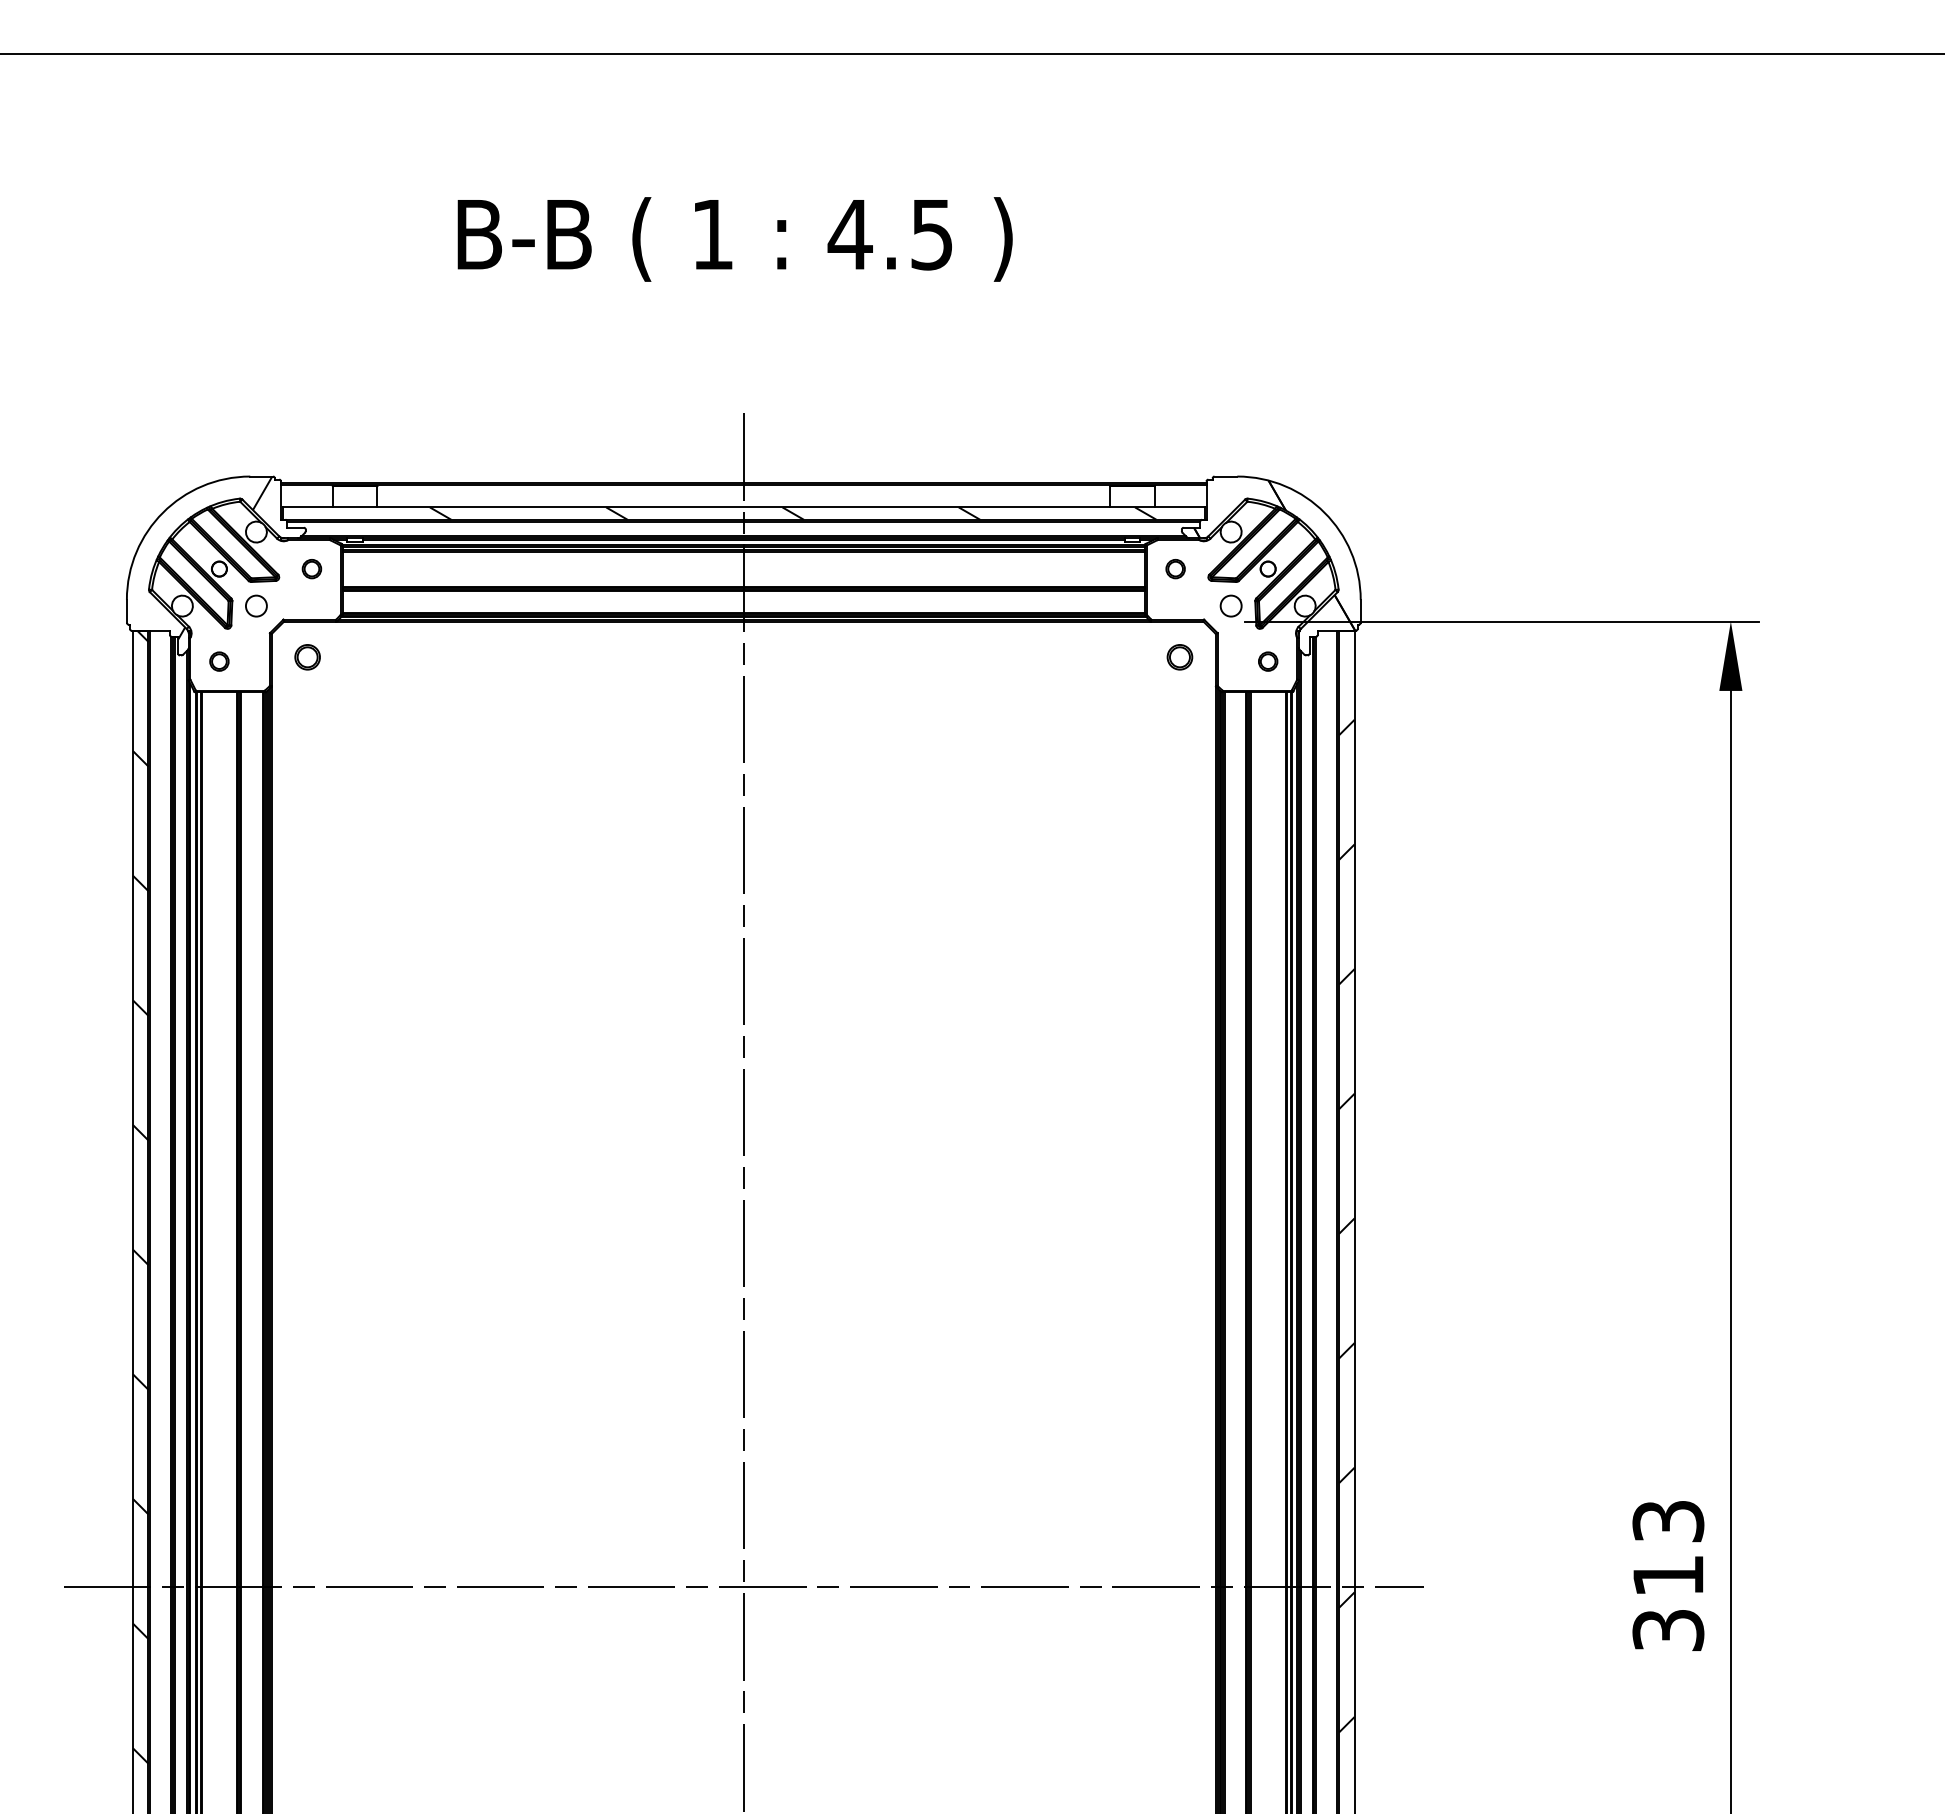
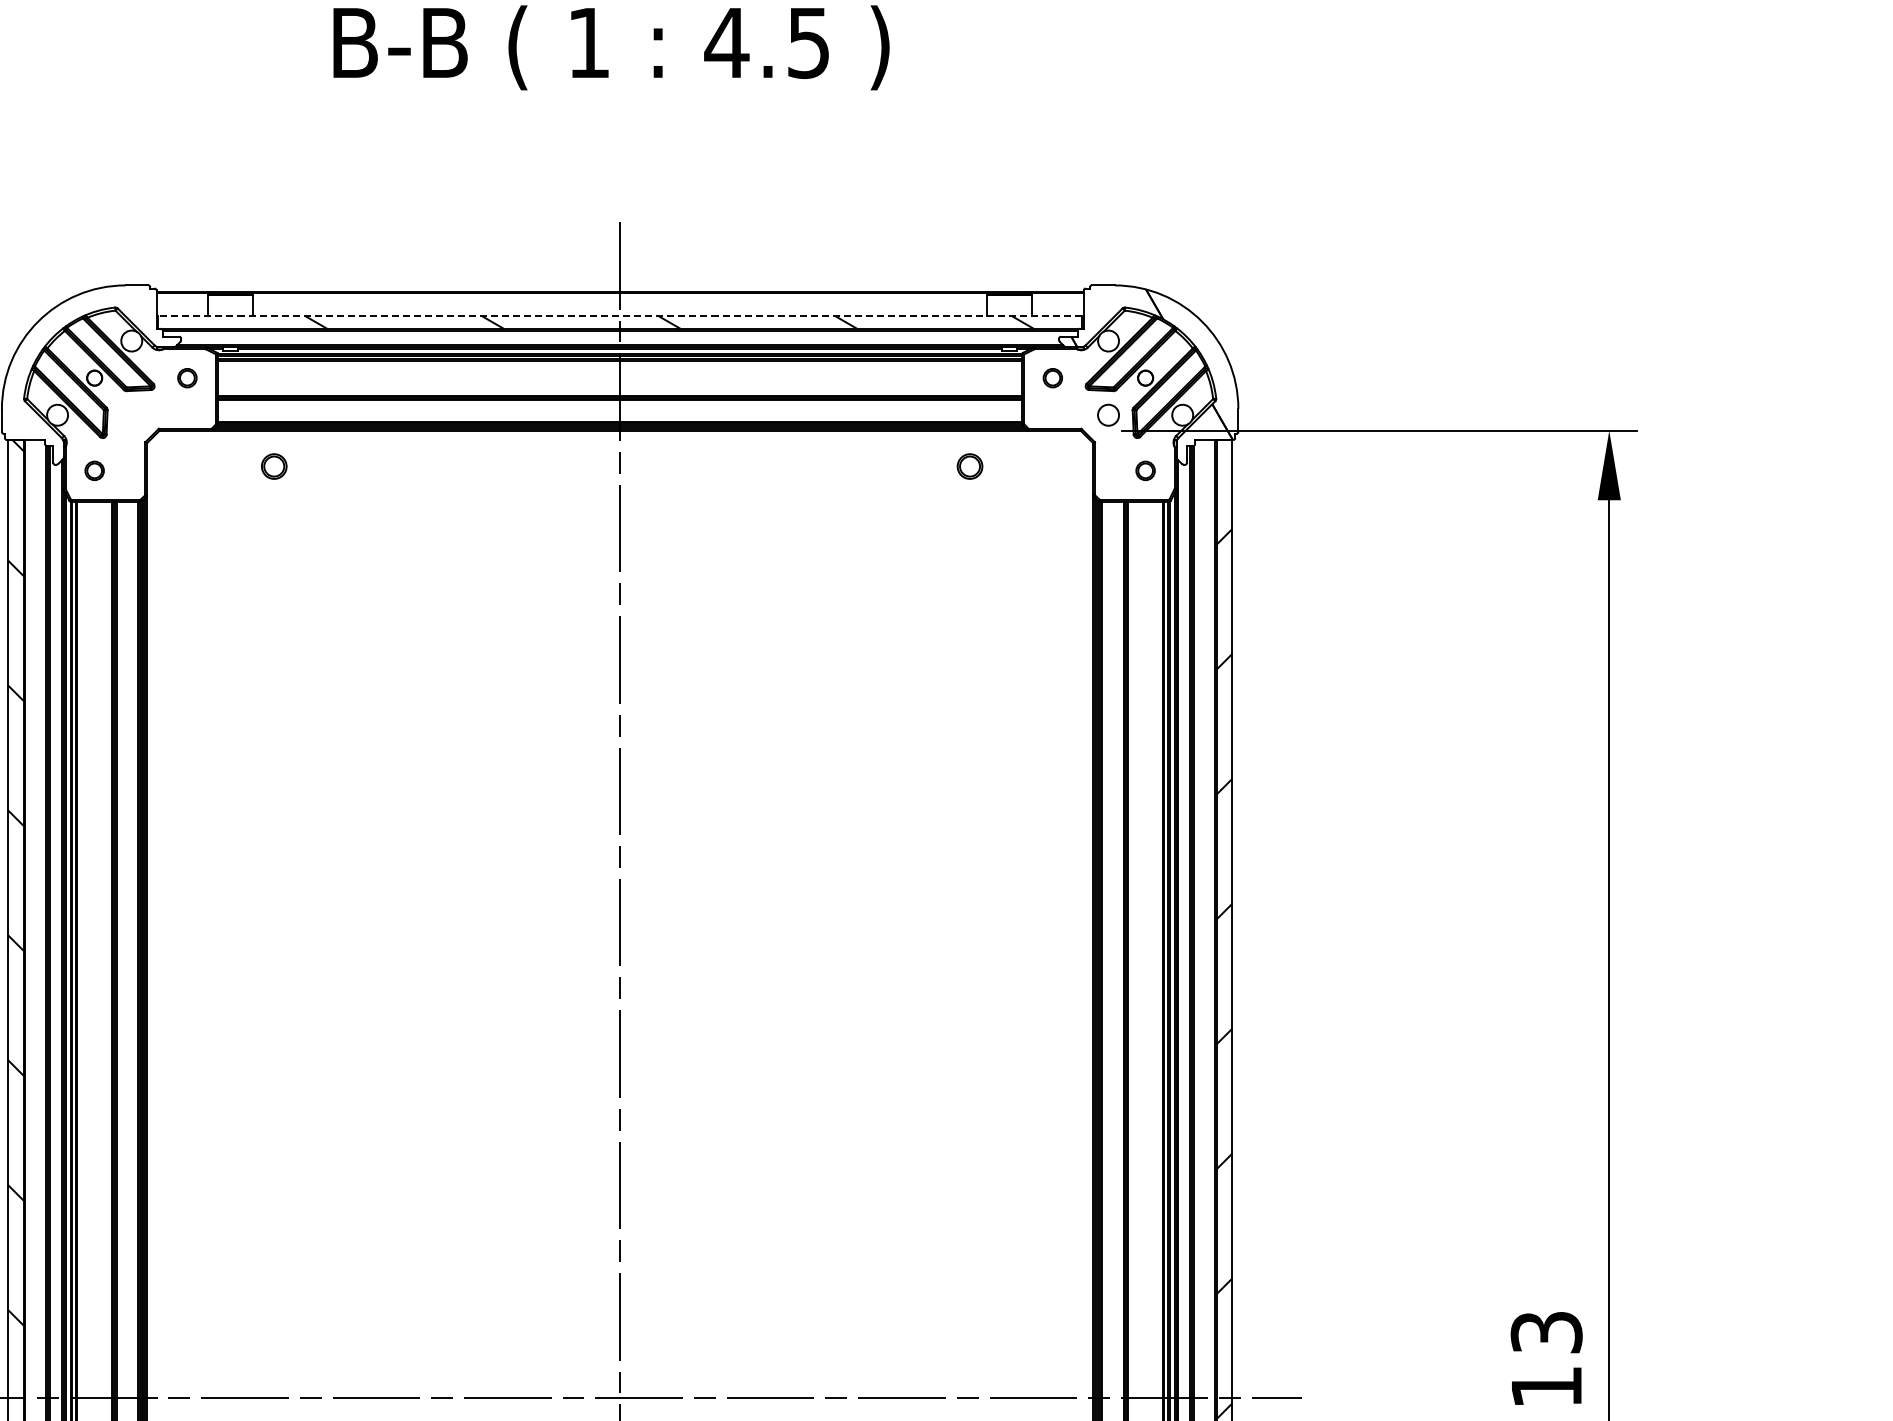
line: (743, 507) -> (619, 316), solid -> dashed
hatch: (225, 557) -> (100, 366), removed
circle: (256, 605) -> (131, 414), removed
part: (307, 657) -> (274, 466), moved
part: (1179, 657) -> (969, 466), moved

